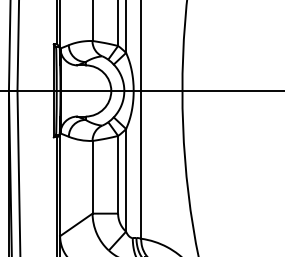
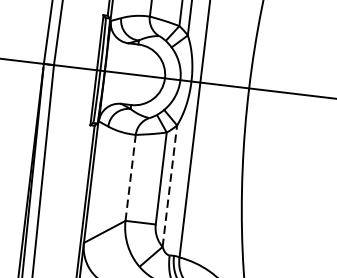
line: (92, 176) -> (130, 176), solid -> dashed
line: (126, 179) -> (170, 185), solid -> dashed

